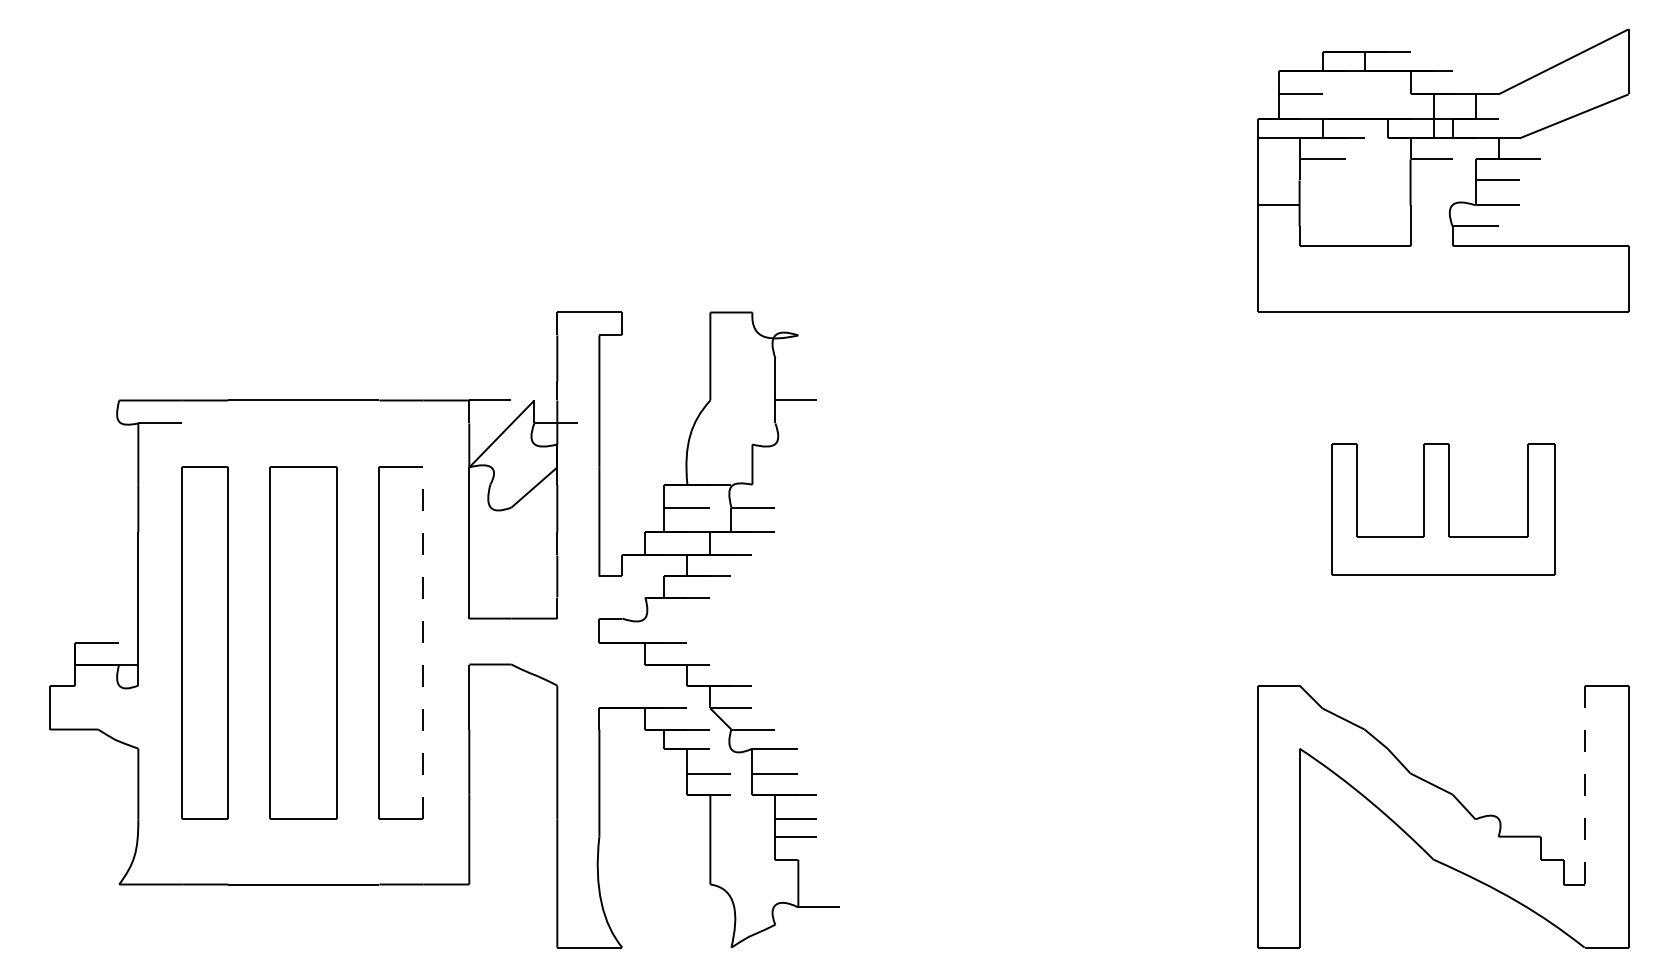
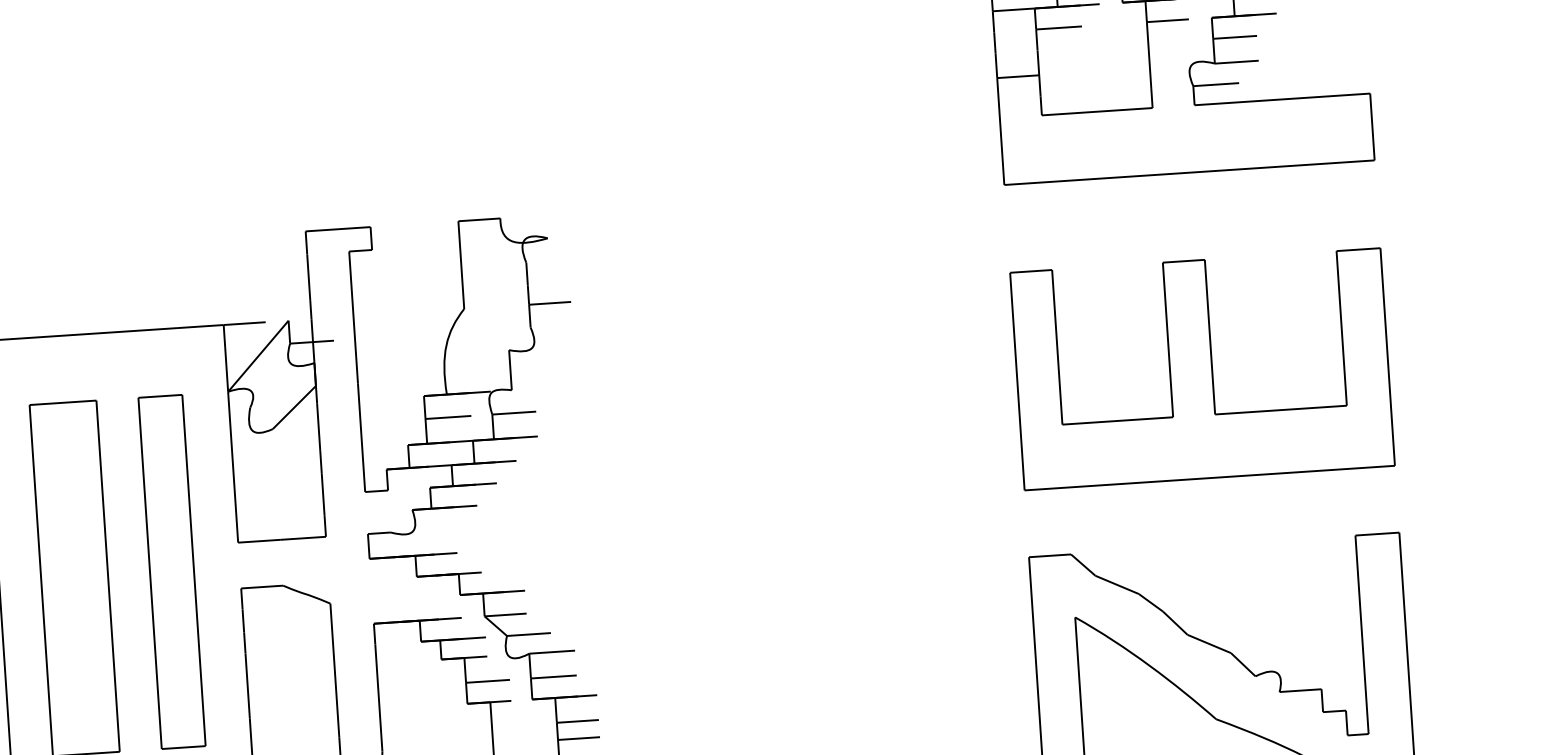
part: (1443, 509) -> (1202, 369), size x1.67
line: (423, 642) -> (194, 569), dashed -> solid
line: (1584, 785) -> (1361, 635), dashed -> solid

